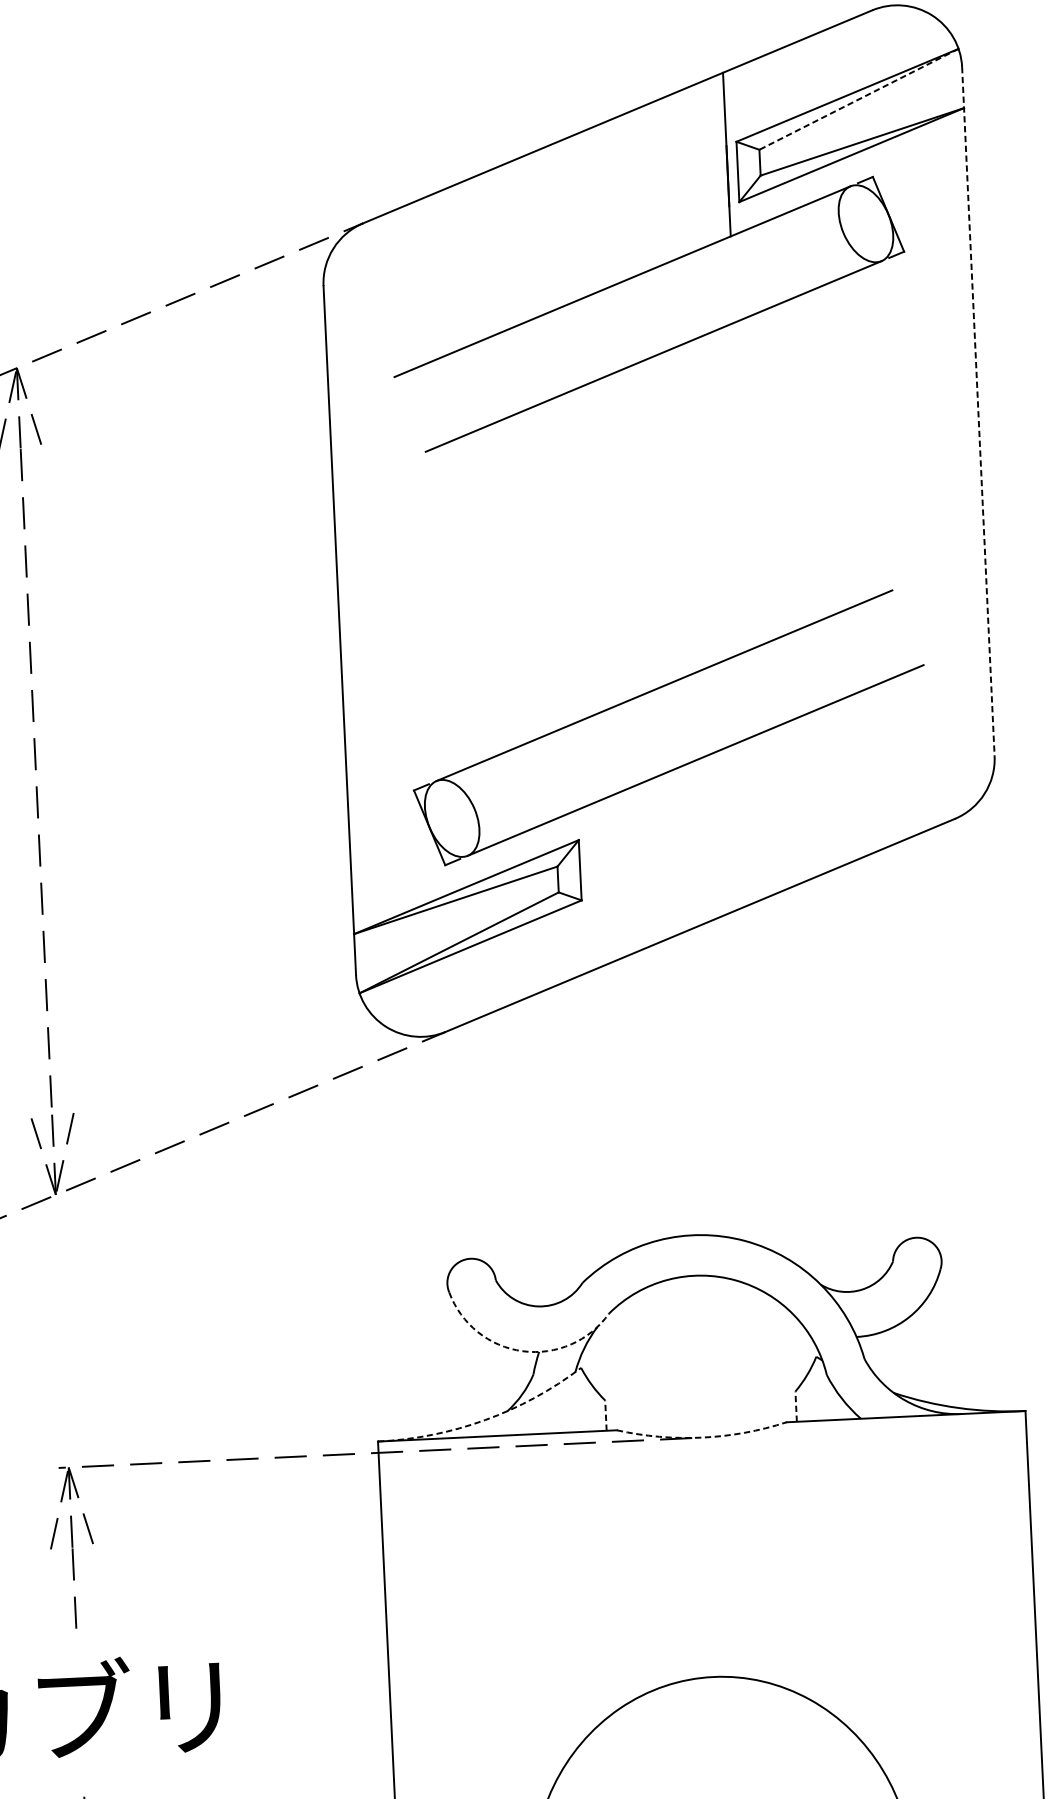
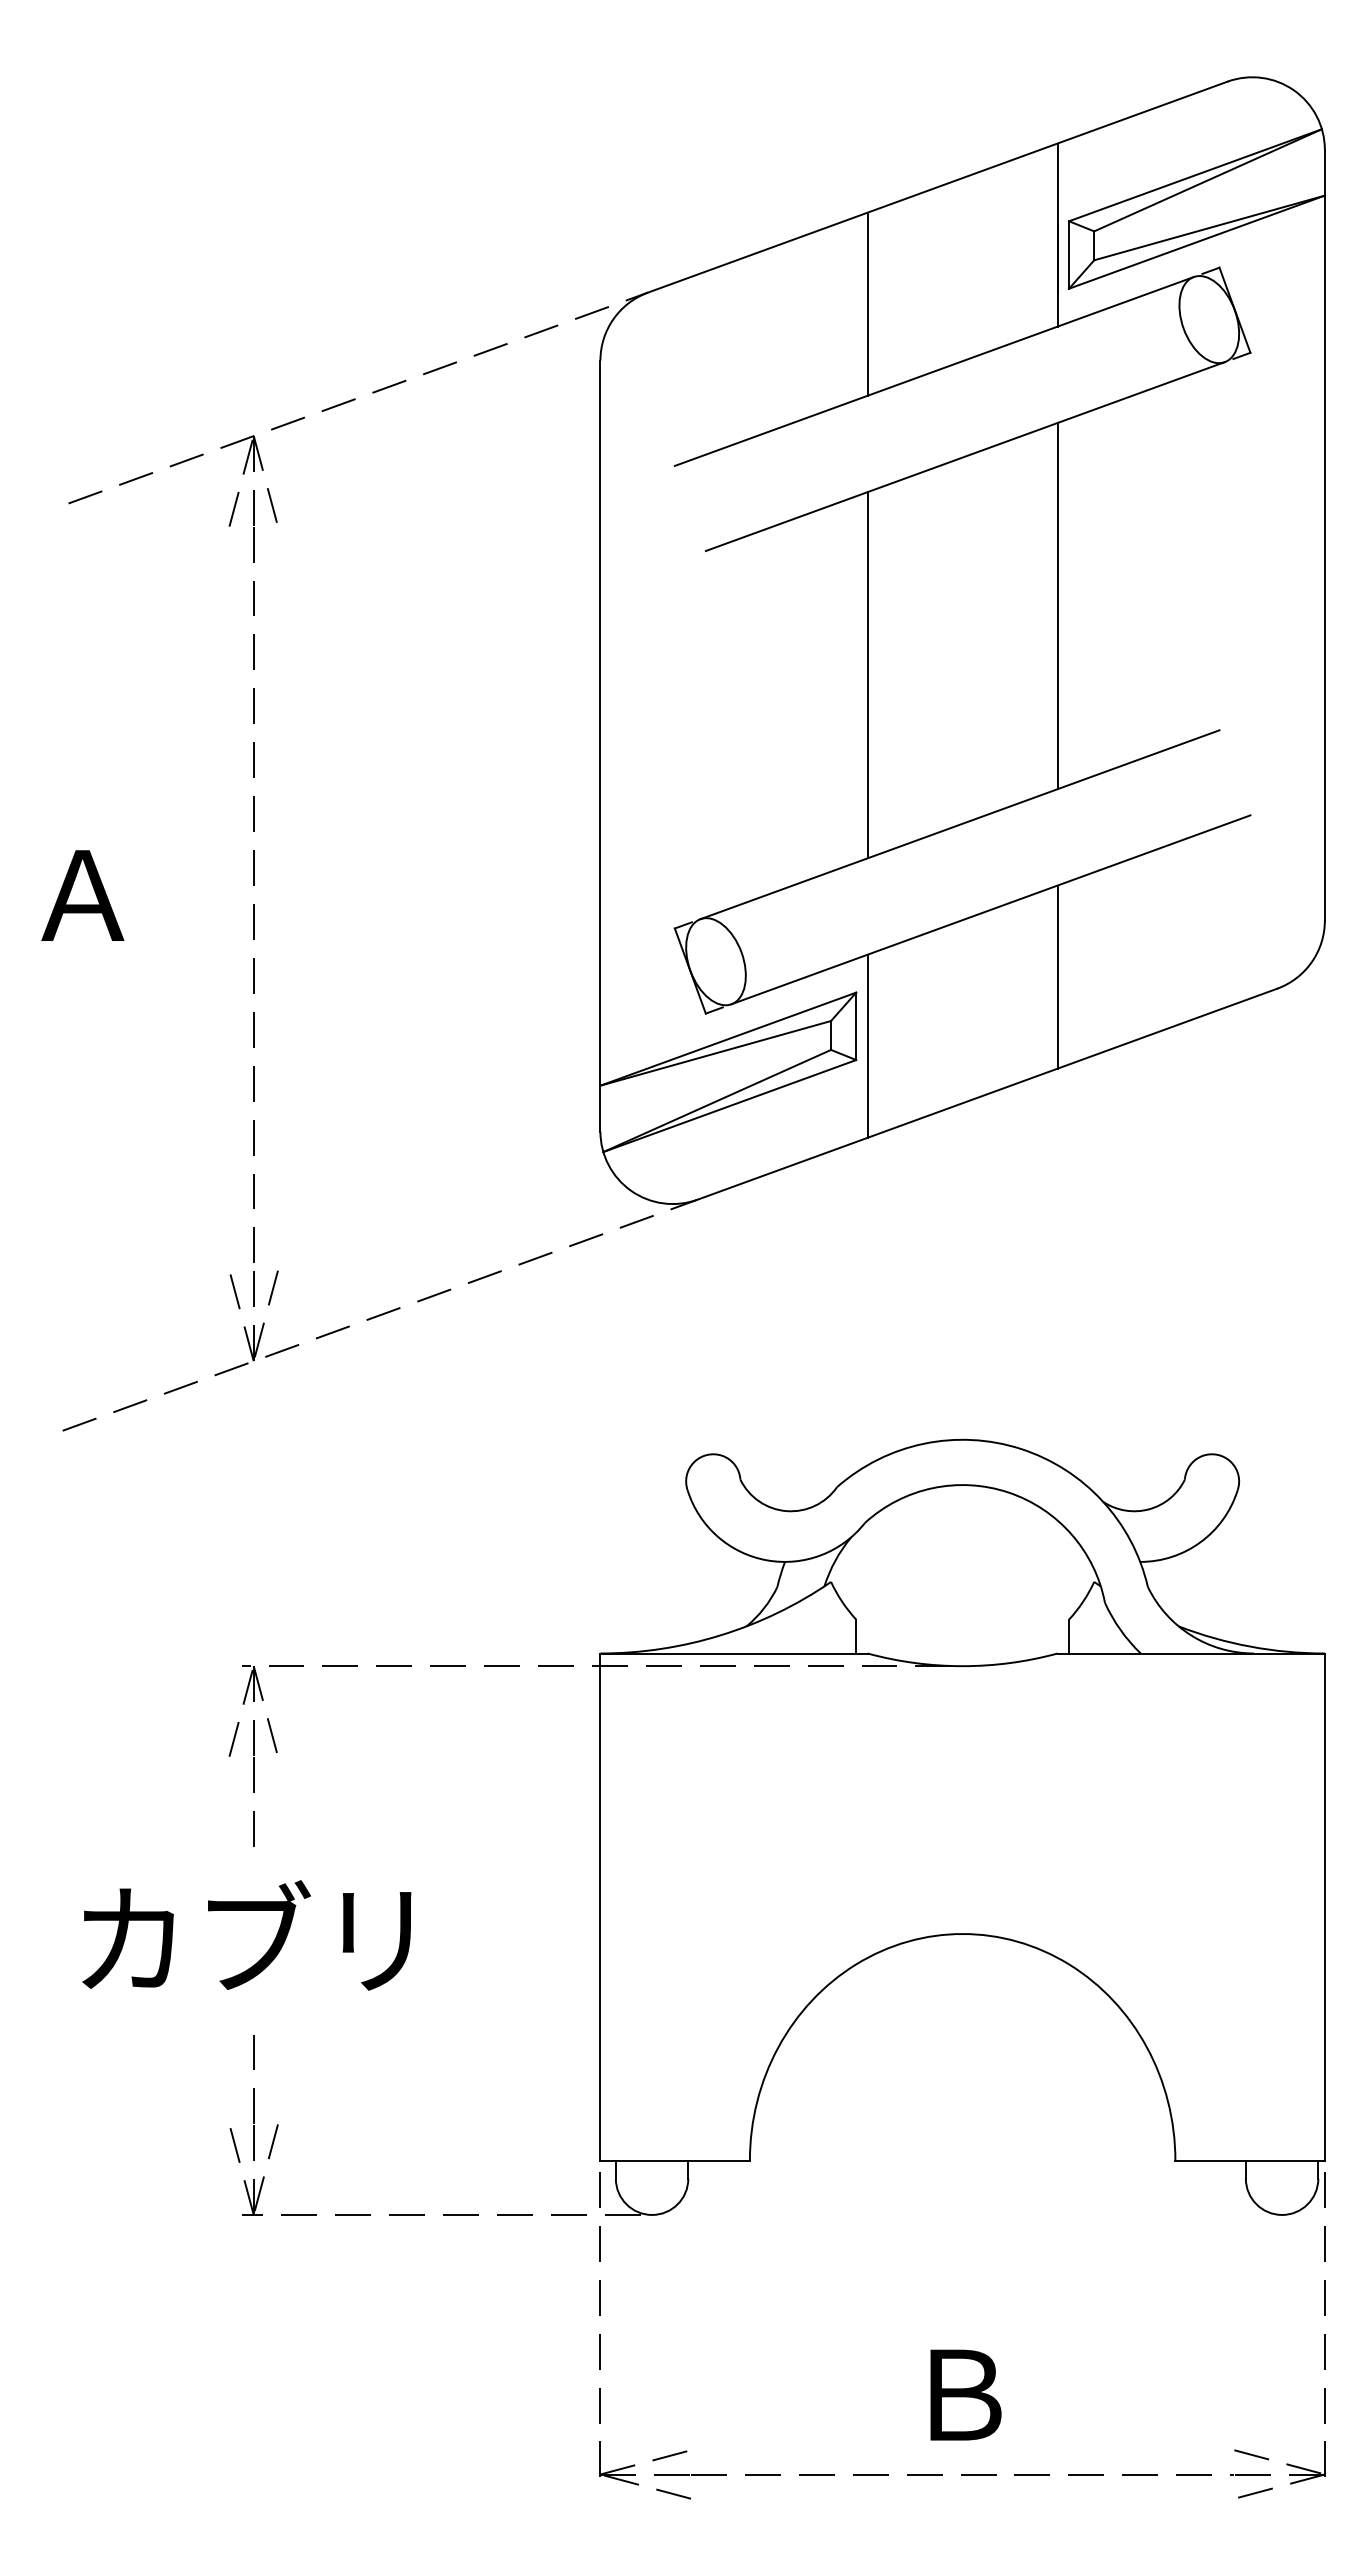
line: (859, 99) -> (1208, 180), dashed -> solid
line: (559, 223) -> (867, 303), added
line: (978, 411) -> (1324, 535), dashed -> solid
line: (742, 485) -> (1057, 605), added
line: (575, 556) -> (867, 675), added
line: (758, 817) -> (1057, 976), added
line: (591, 886) -> (867, 1045), added
arc: (522, 1351) -> (766, 1560), dashed -> solid
line: (796, 1406) -> (1069, 1636), dashed -> solid
line: (606, 1415) -> (856, 1636), dashed -> solid
arc: (485, 1420) -> (721, 1635), dashed -> solid
arc: (702, 1437) -> (962, 1666), dashed -> solid

